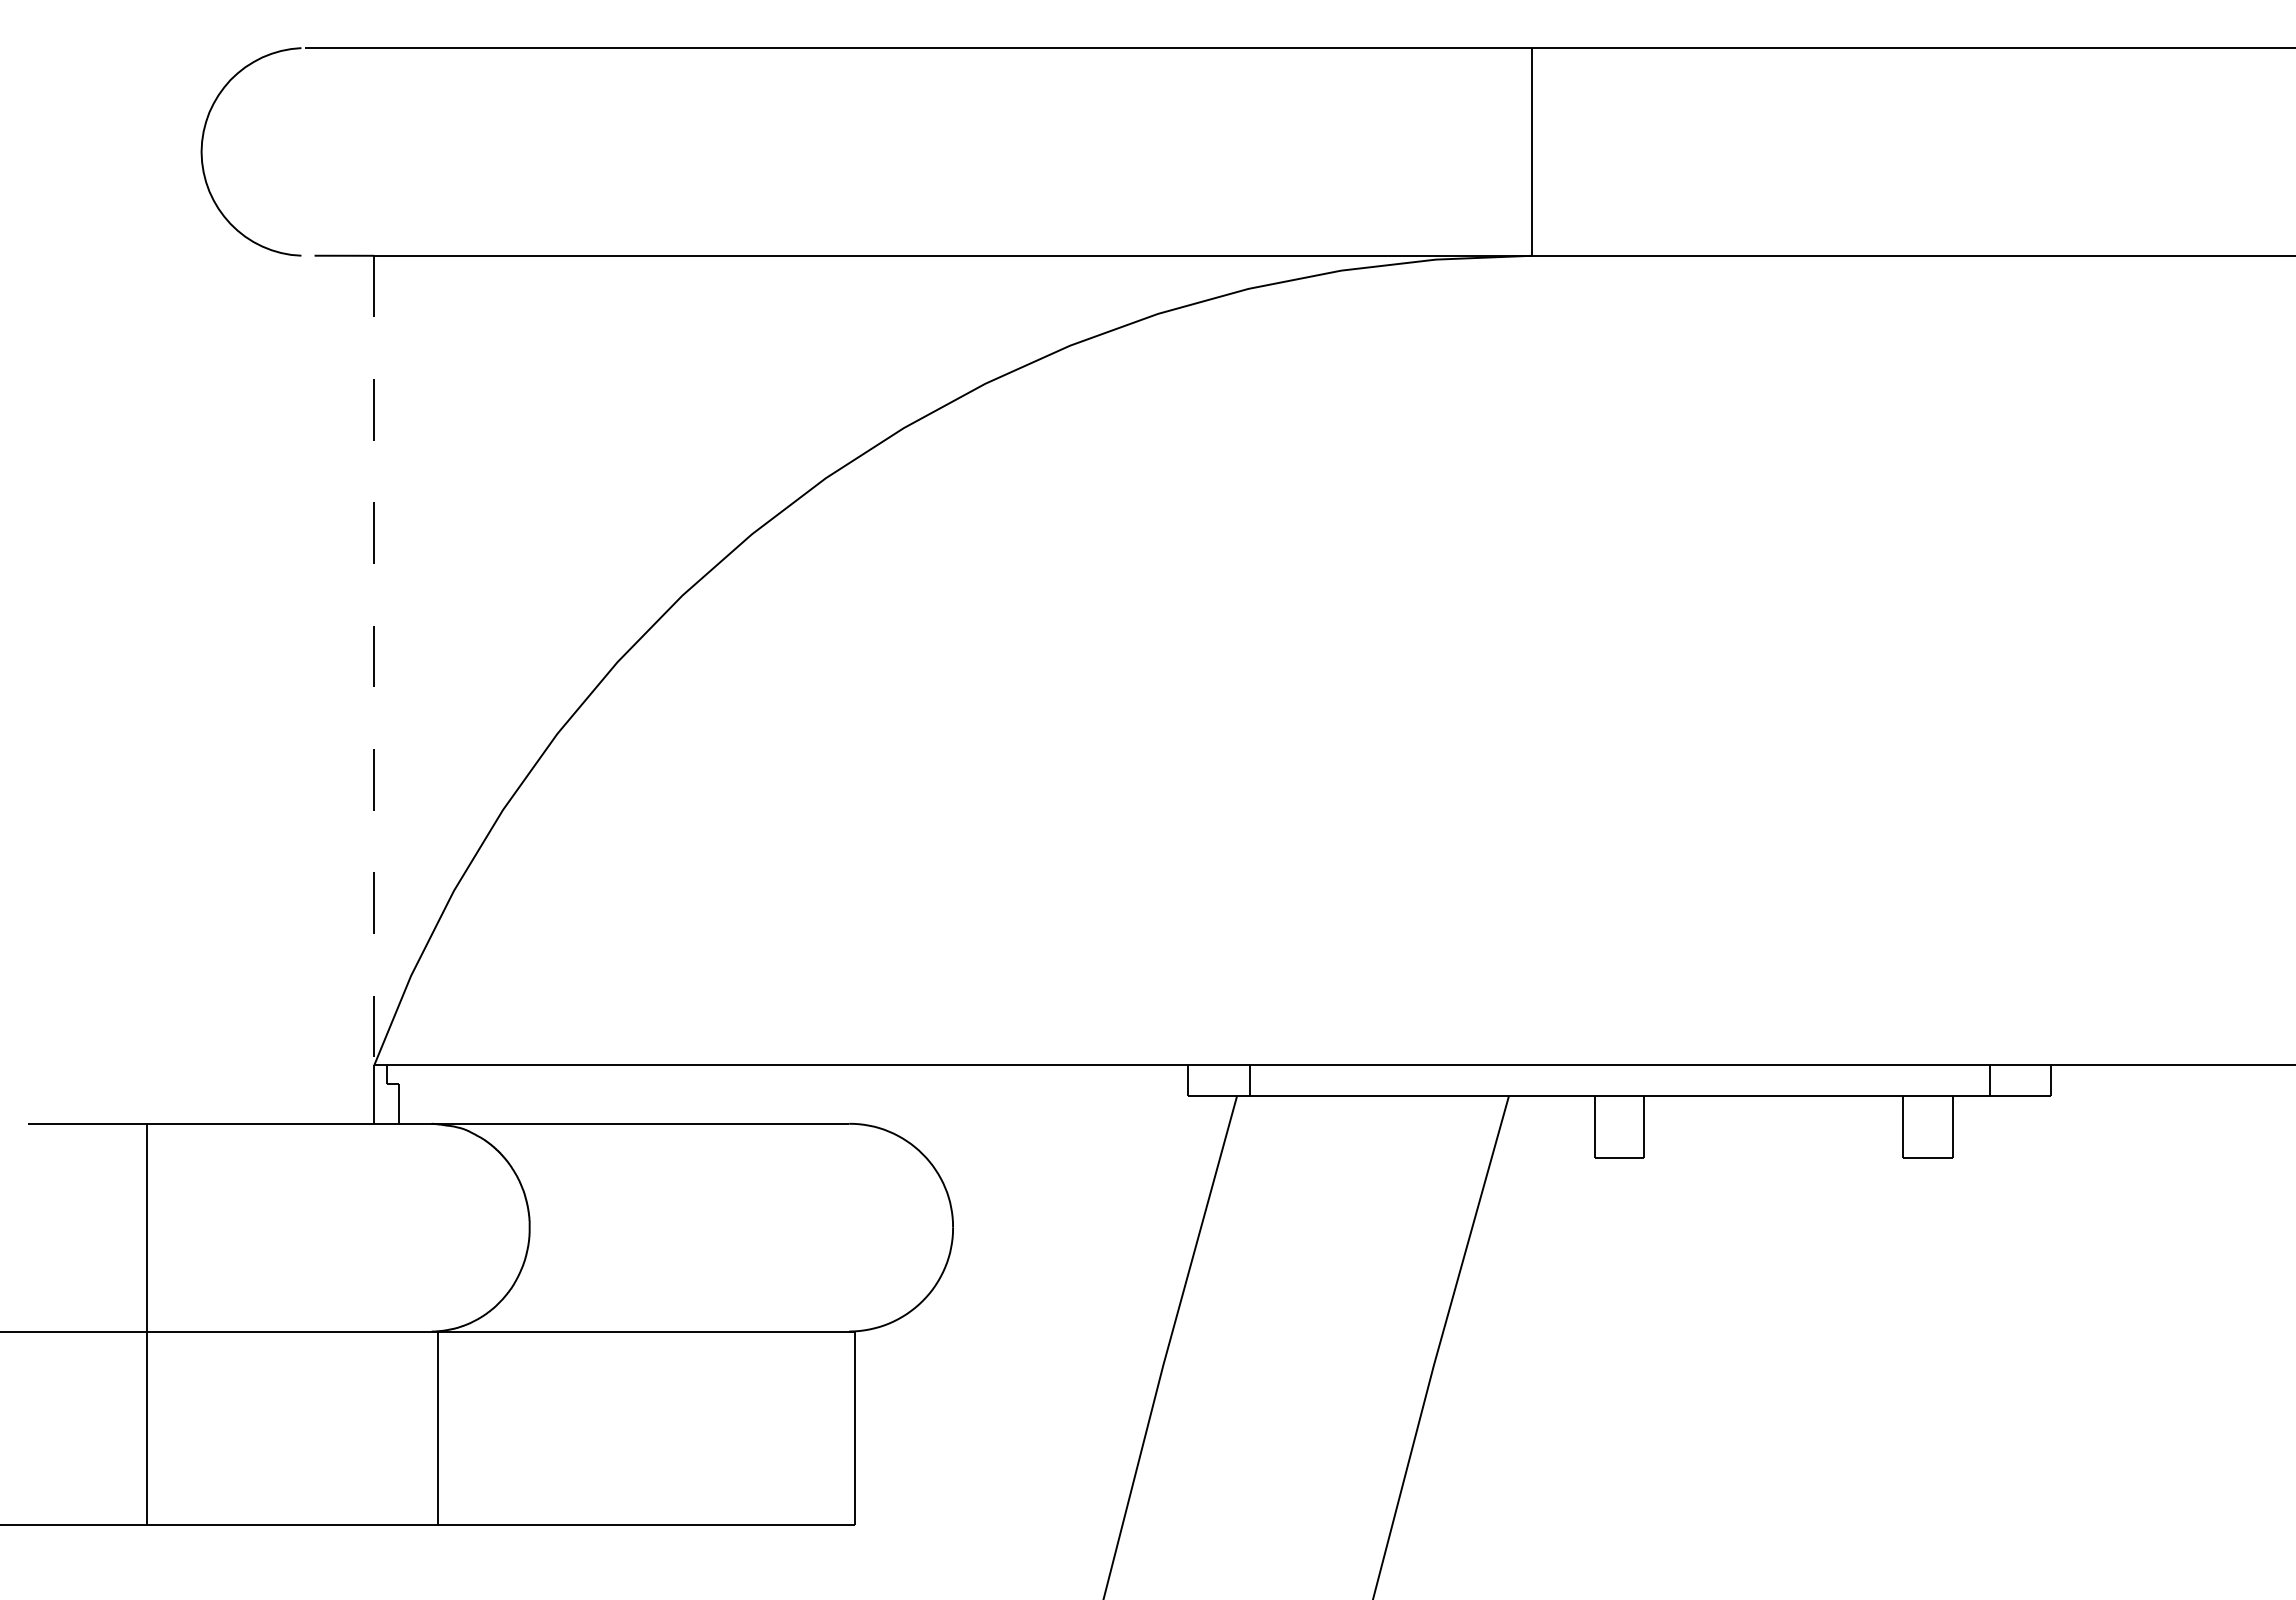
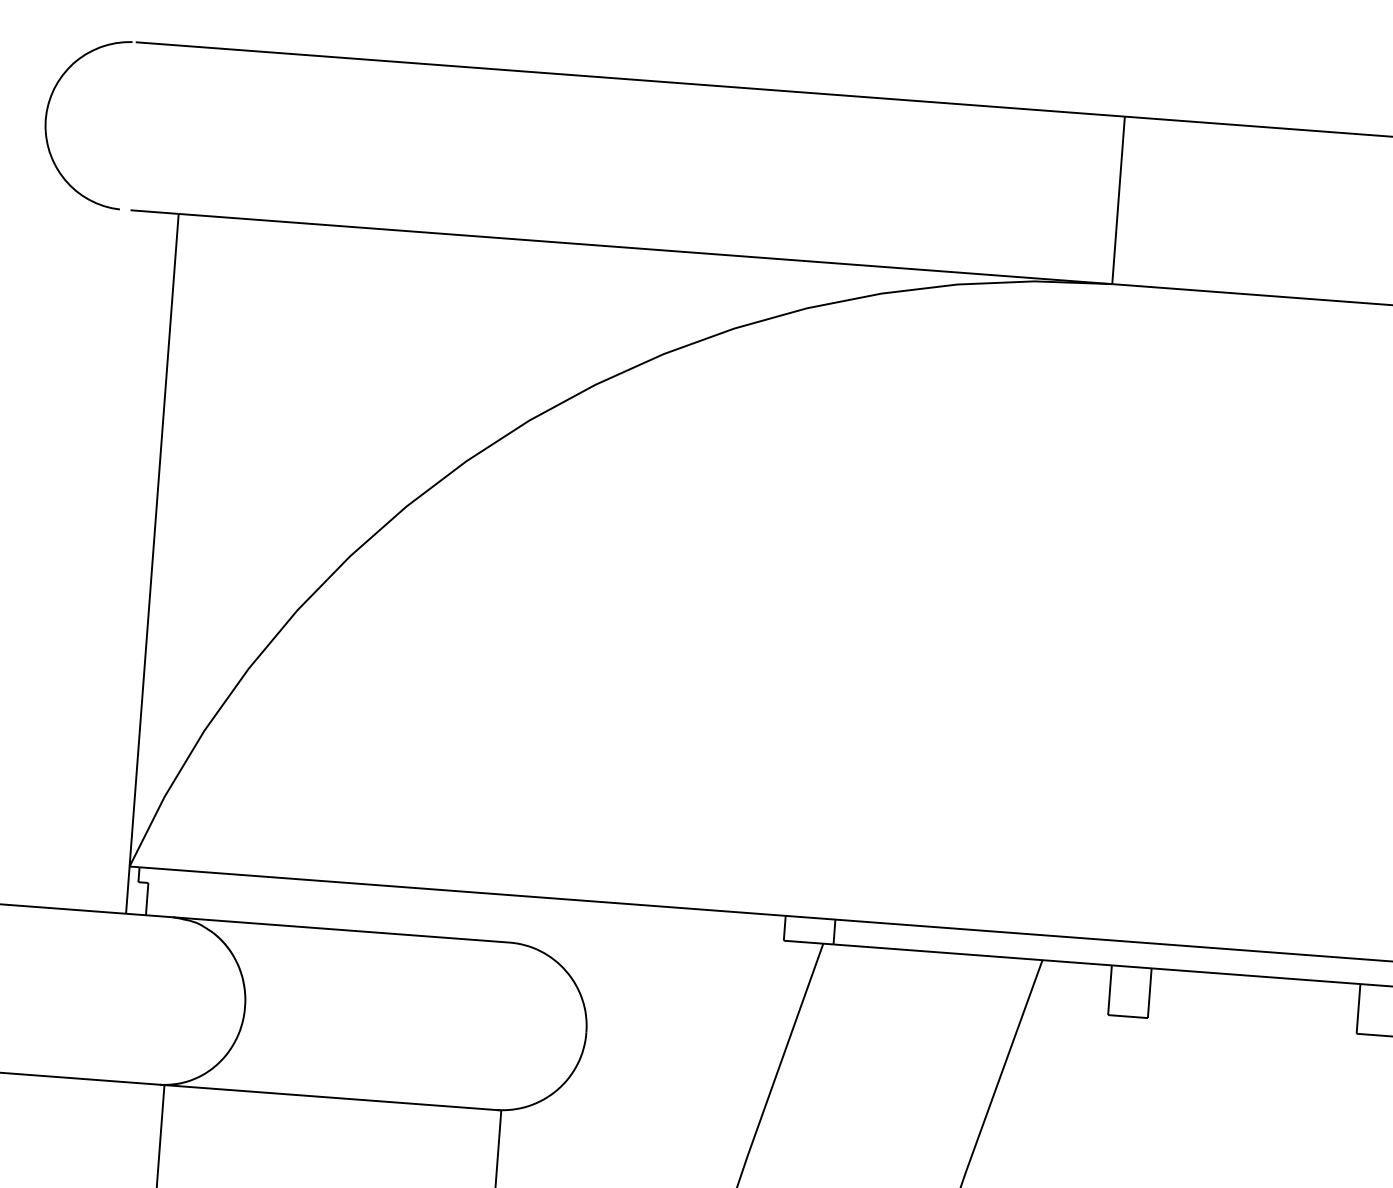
line: (374, 660) -> (154, 540), dashed -> solid

